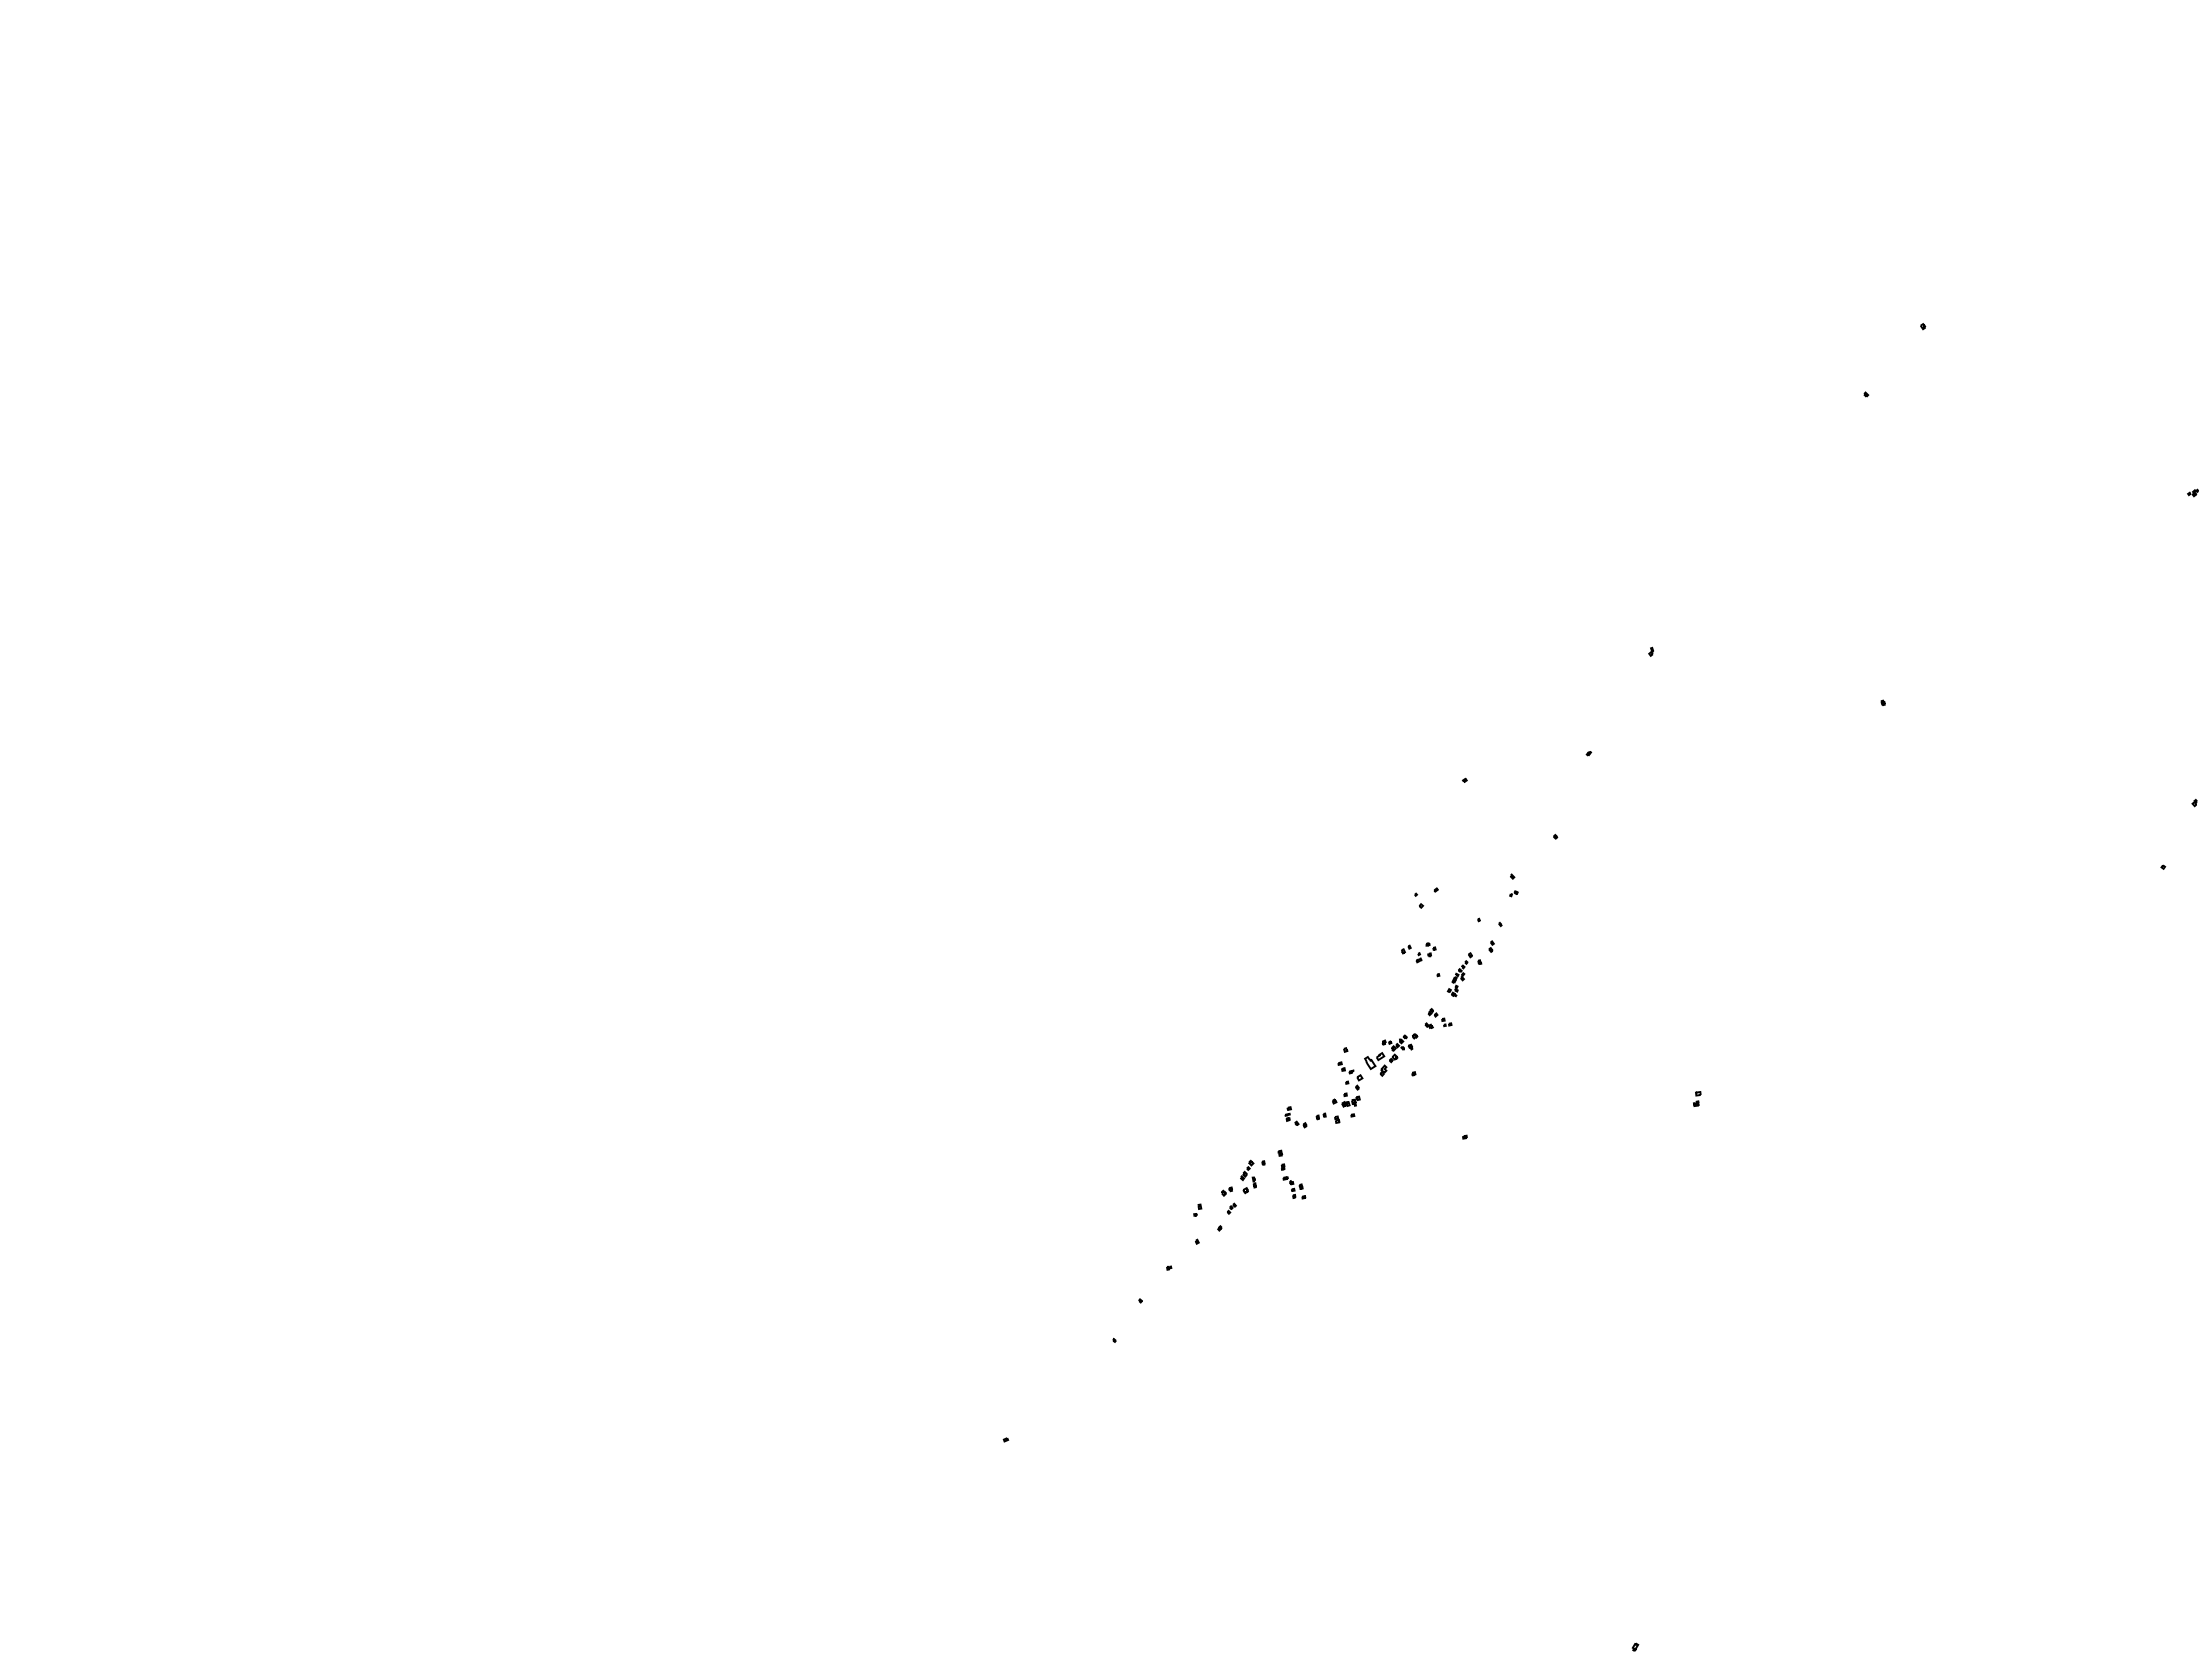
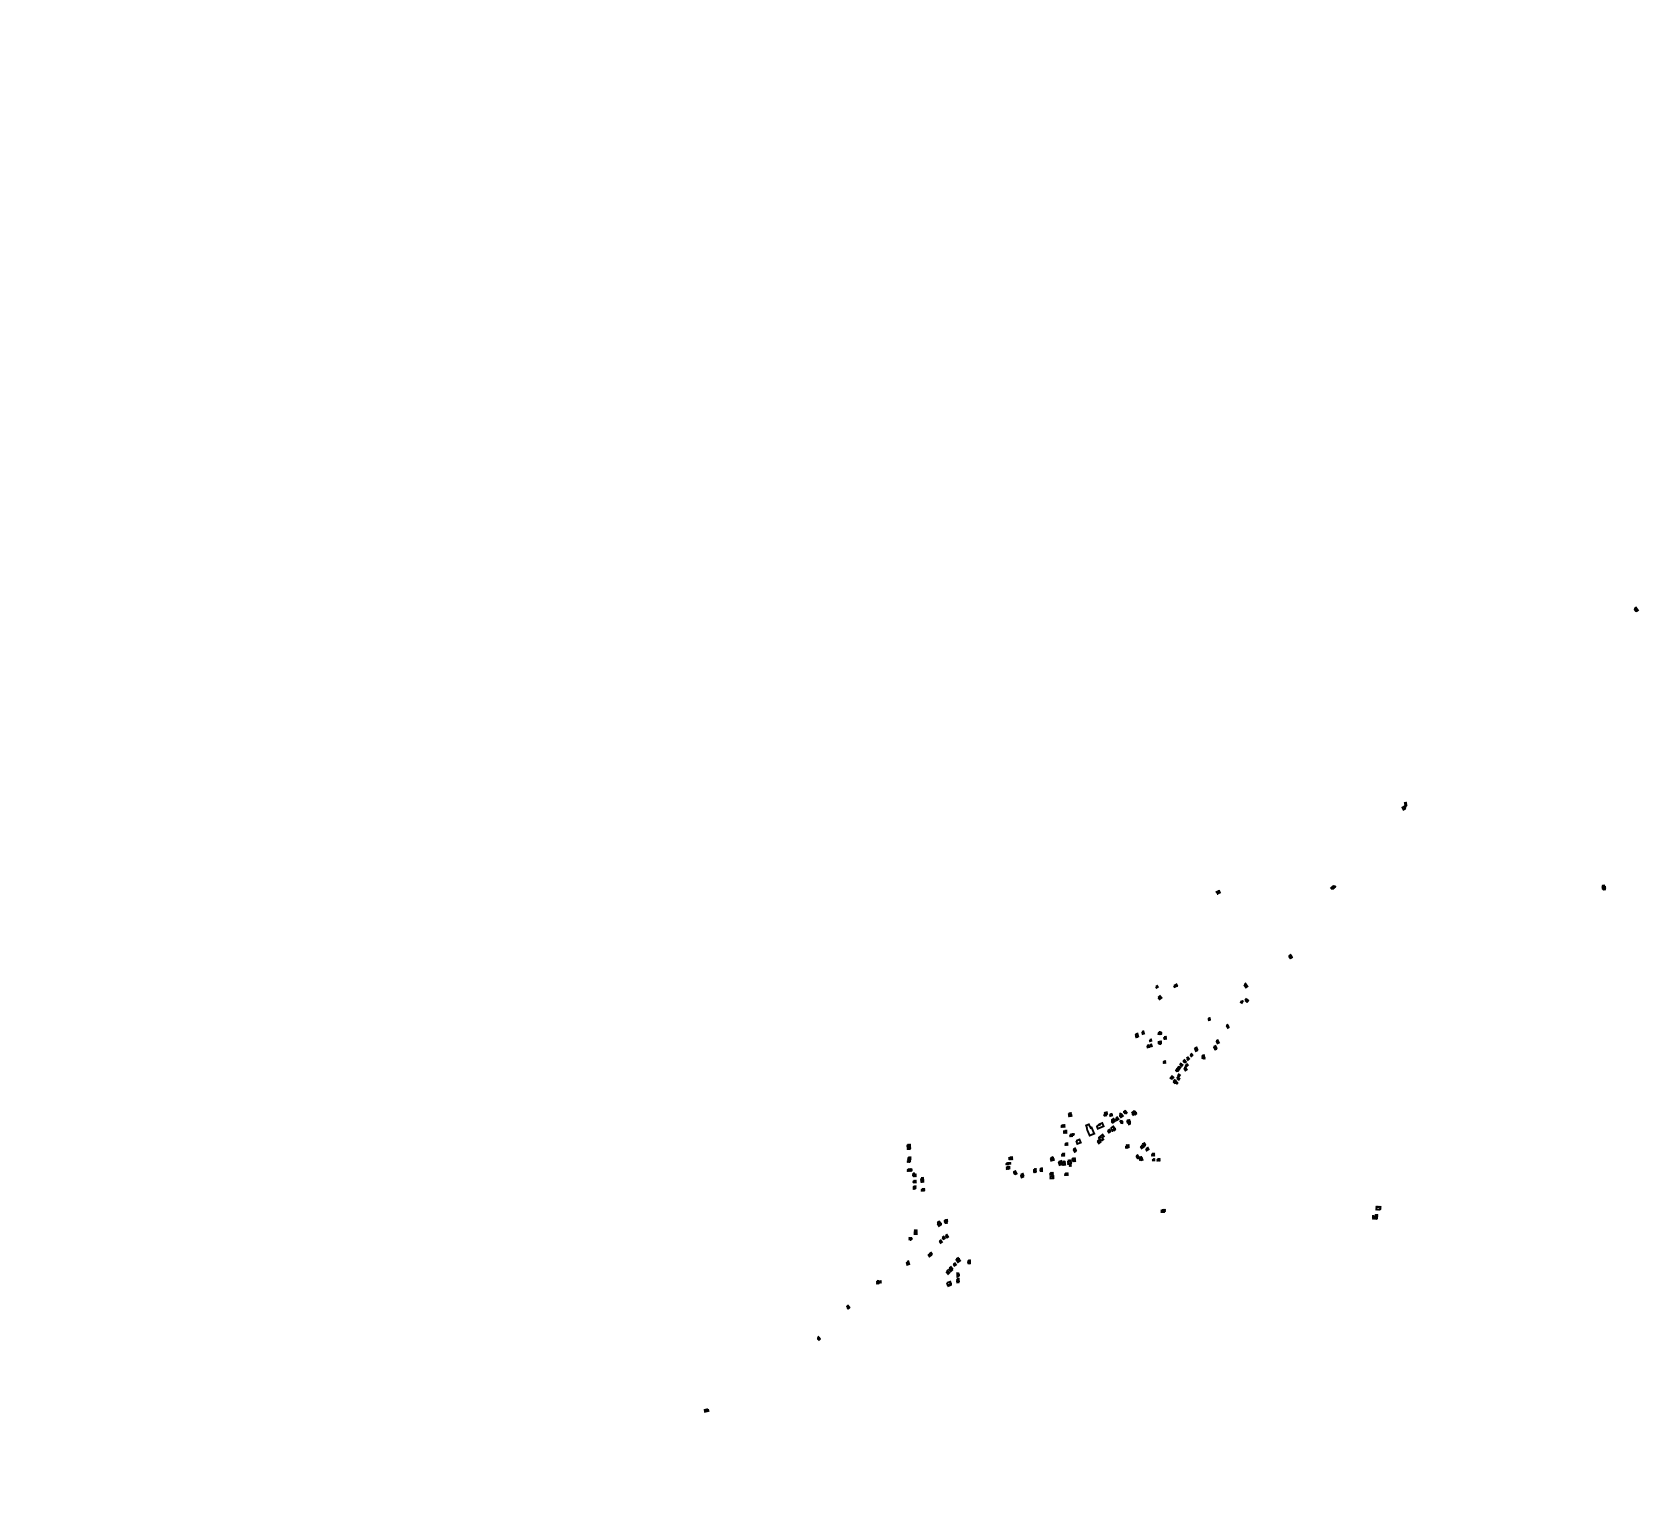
part: (1438, 1018) -> (1148, 1152), moved
part: (1291, 1174) -> (915, 1167), moved
part: (1252, 1176) -> (957, 1272), moved

